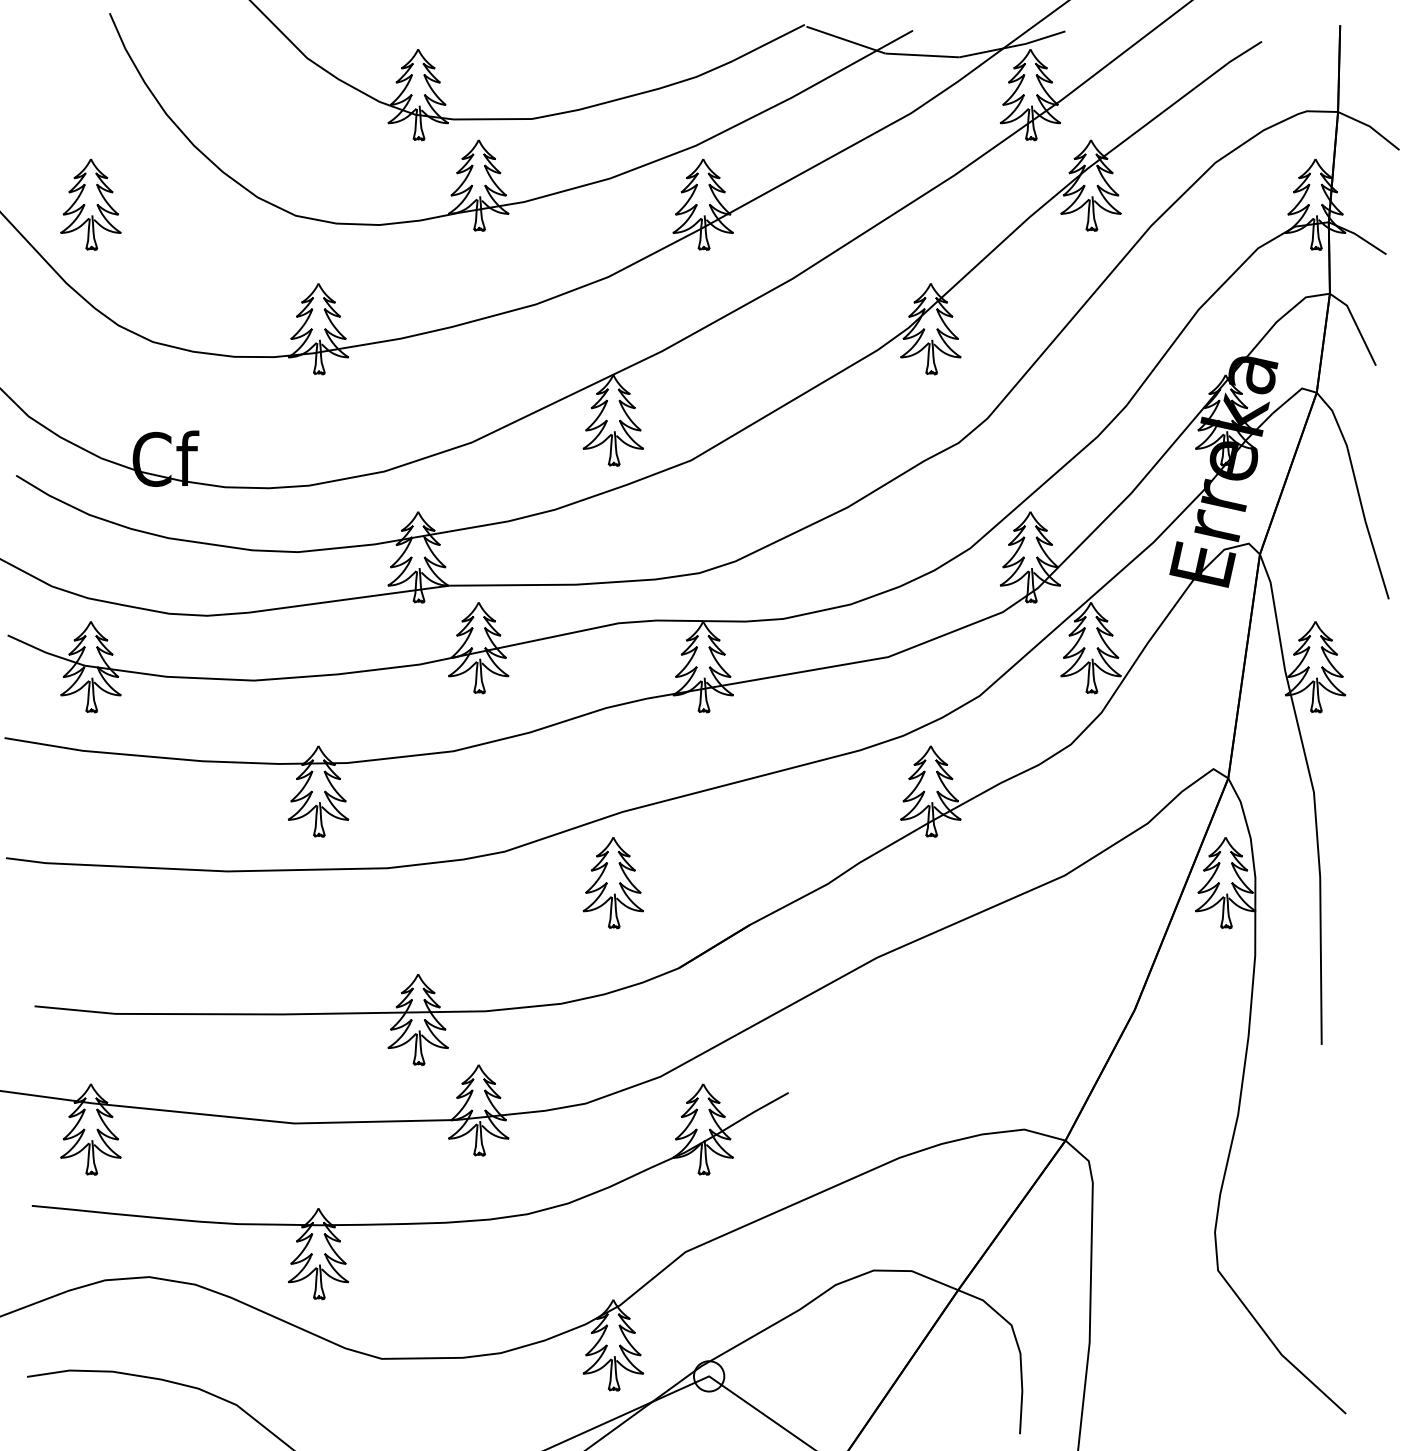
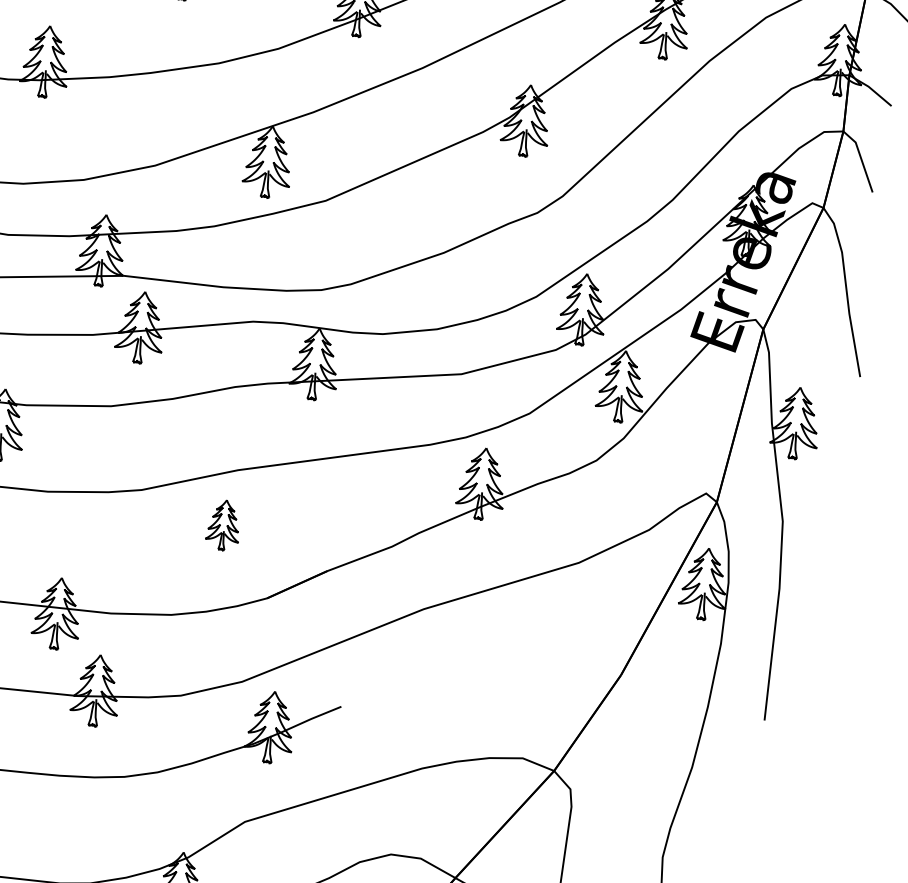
part: (612, 883) -> (223, 525), size x0.7

